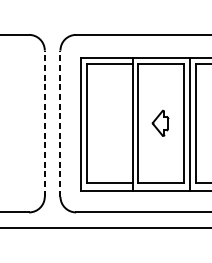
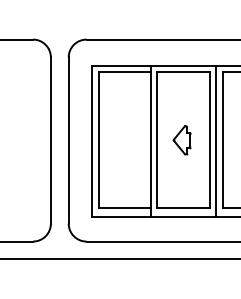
line: (44, 123) -> (50, 140), dashed -> solid
line: (60, 123) -> (68, 140), dashed -> solid

